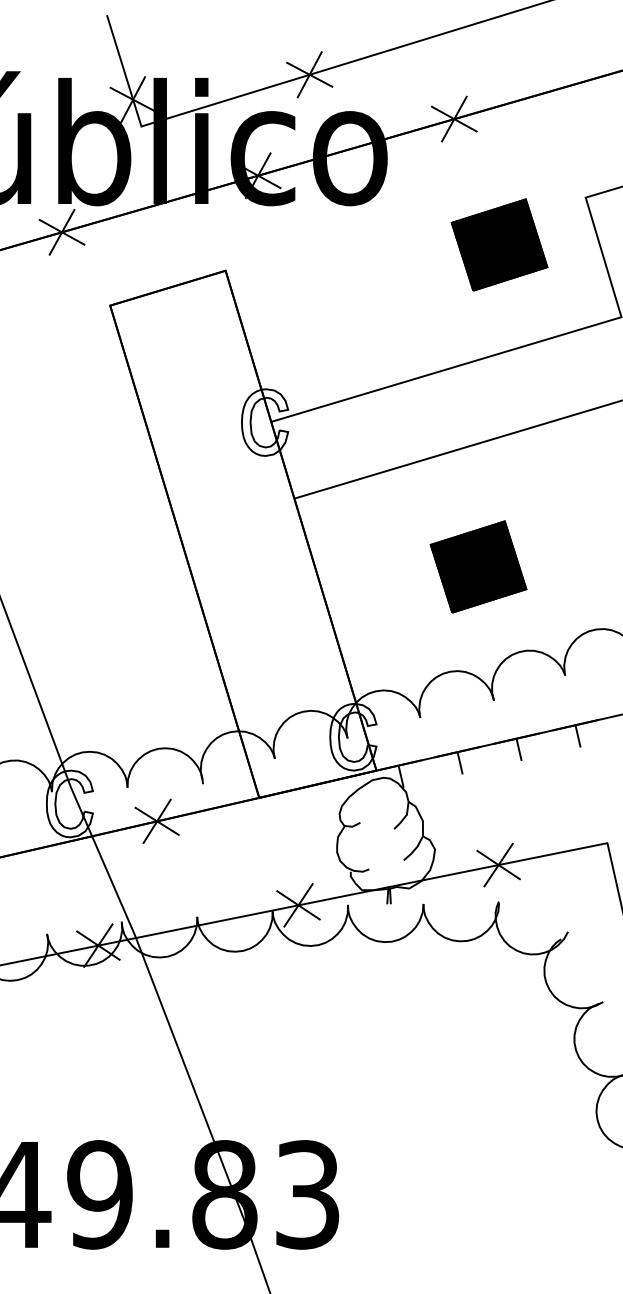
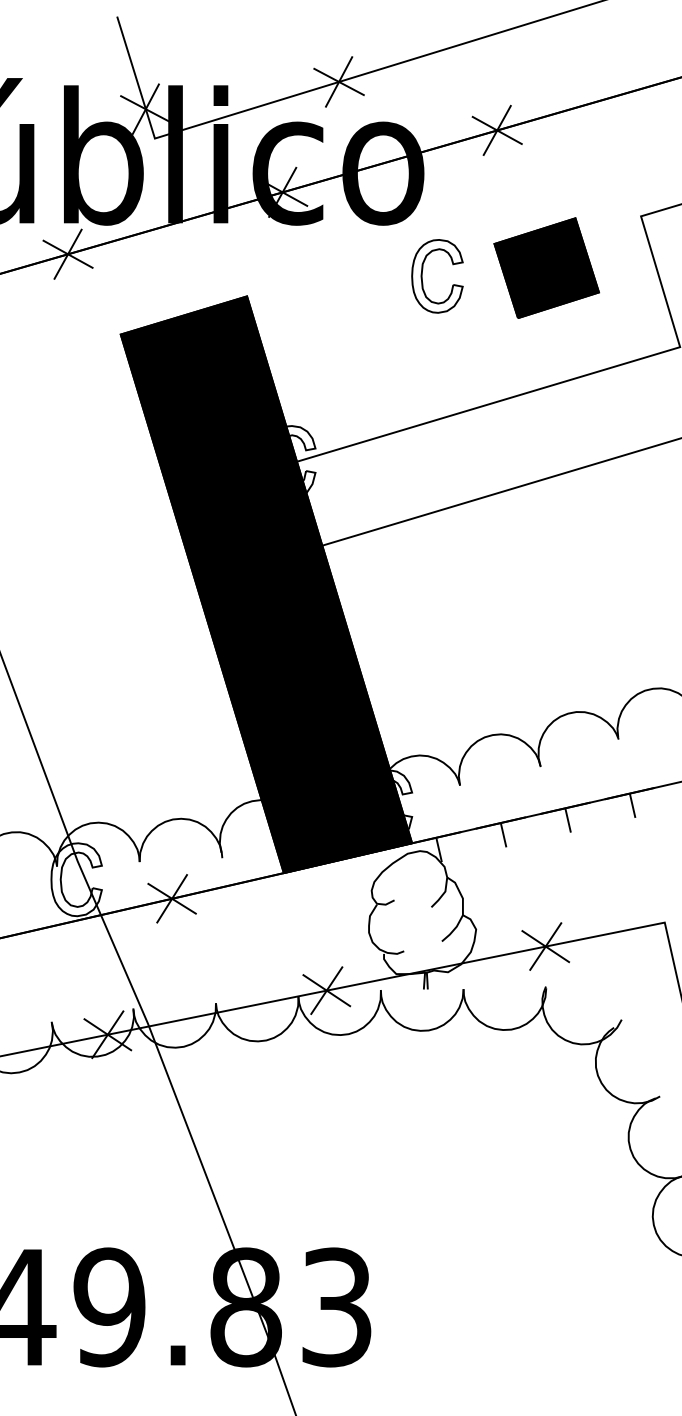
part: (386, 252) -> (423, 276), added
fill: (243, 533) -> (266, 583), added
part: (478, 566) -> (523, 619), removed

